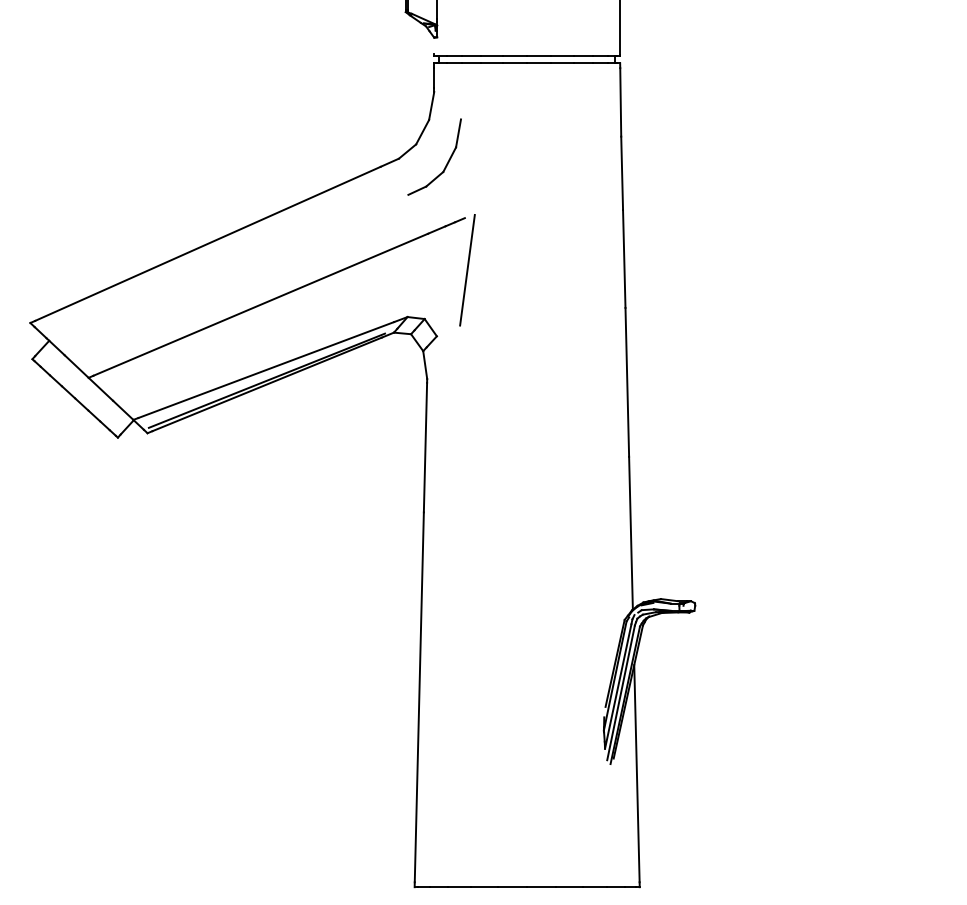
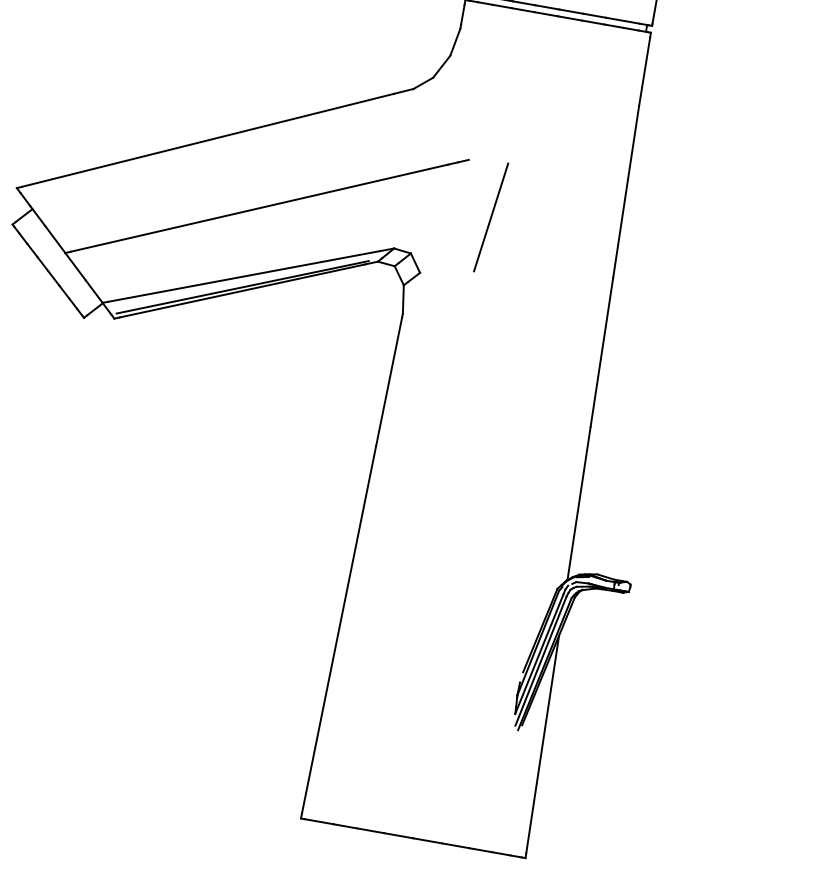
part: (446, 163) -> (460, 102), removed
line: (467, 270) -> (491, 217), moved

